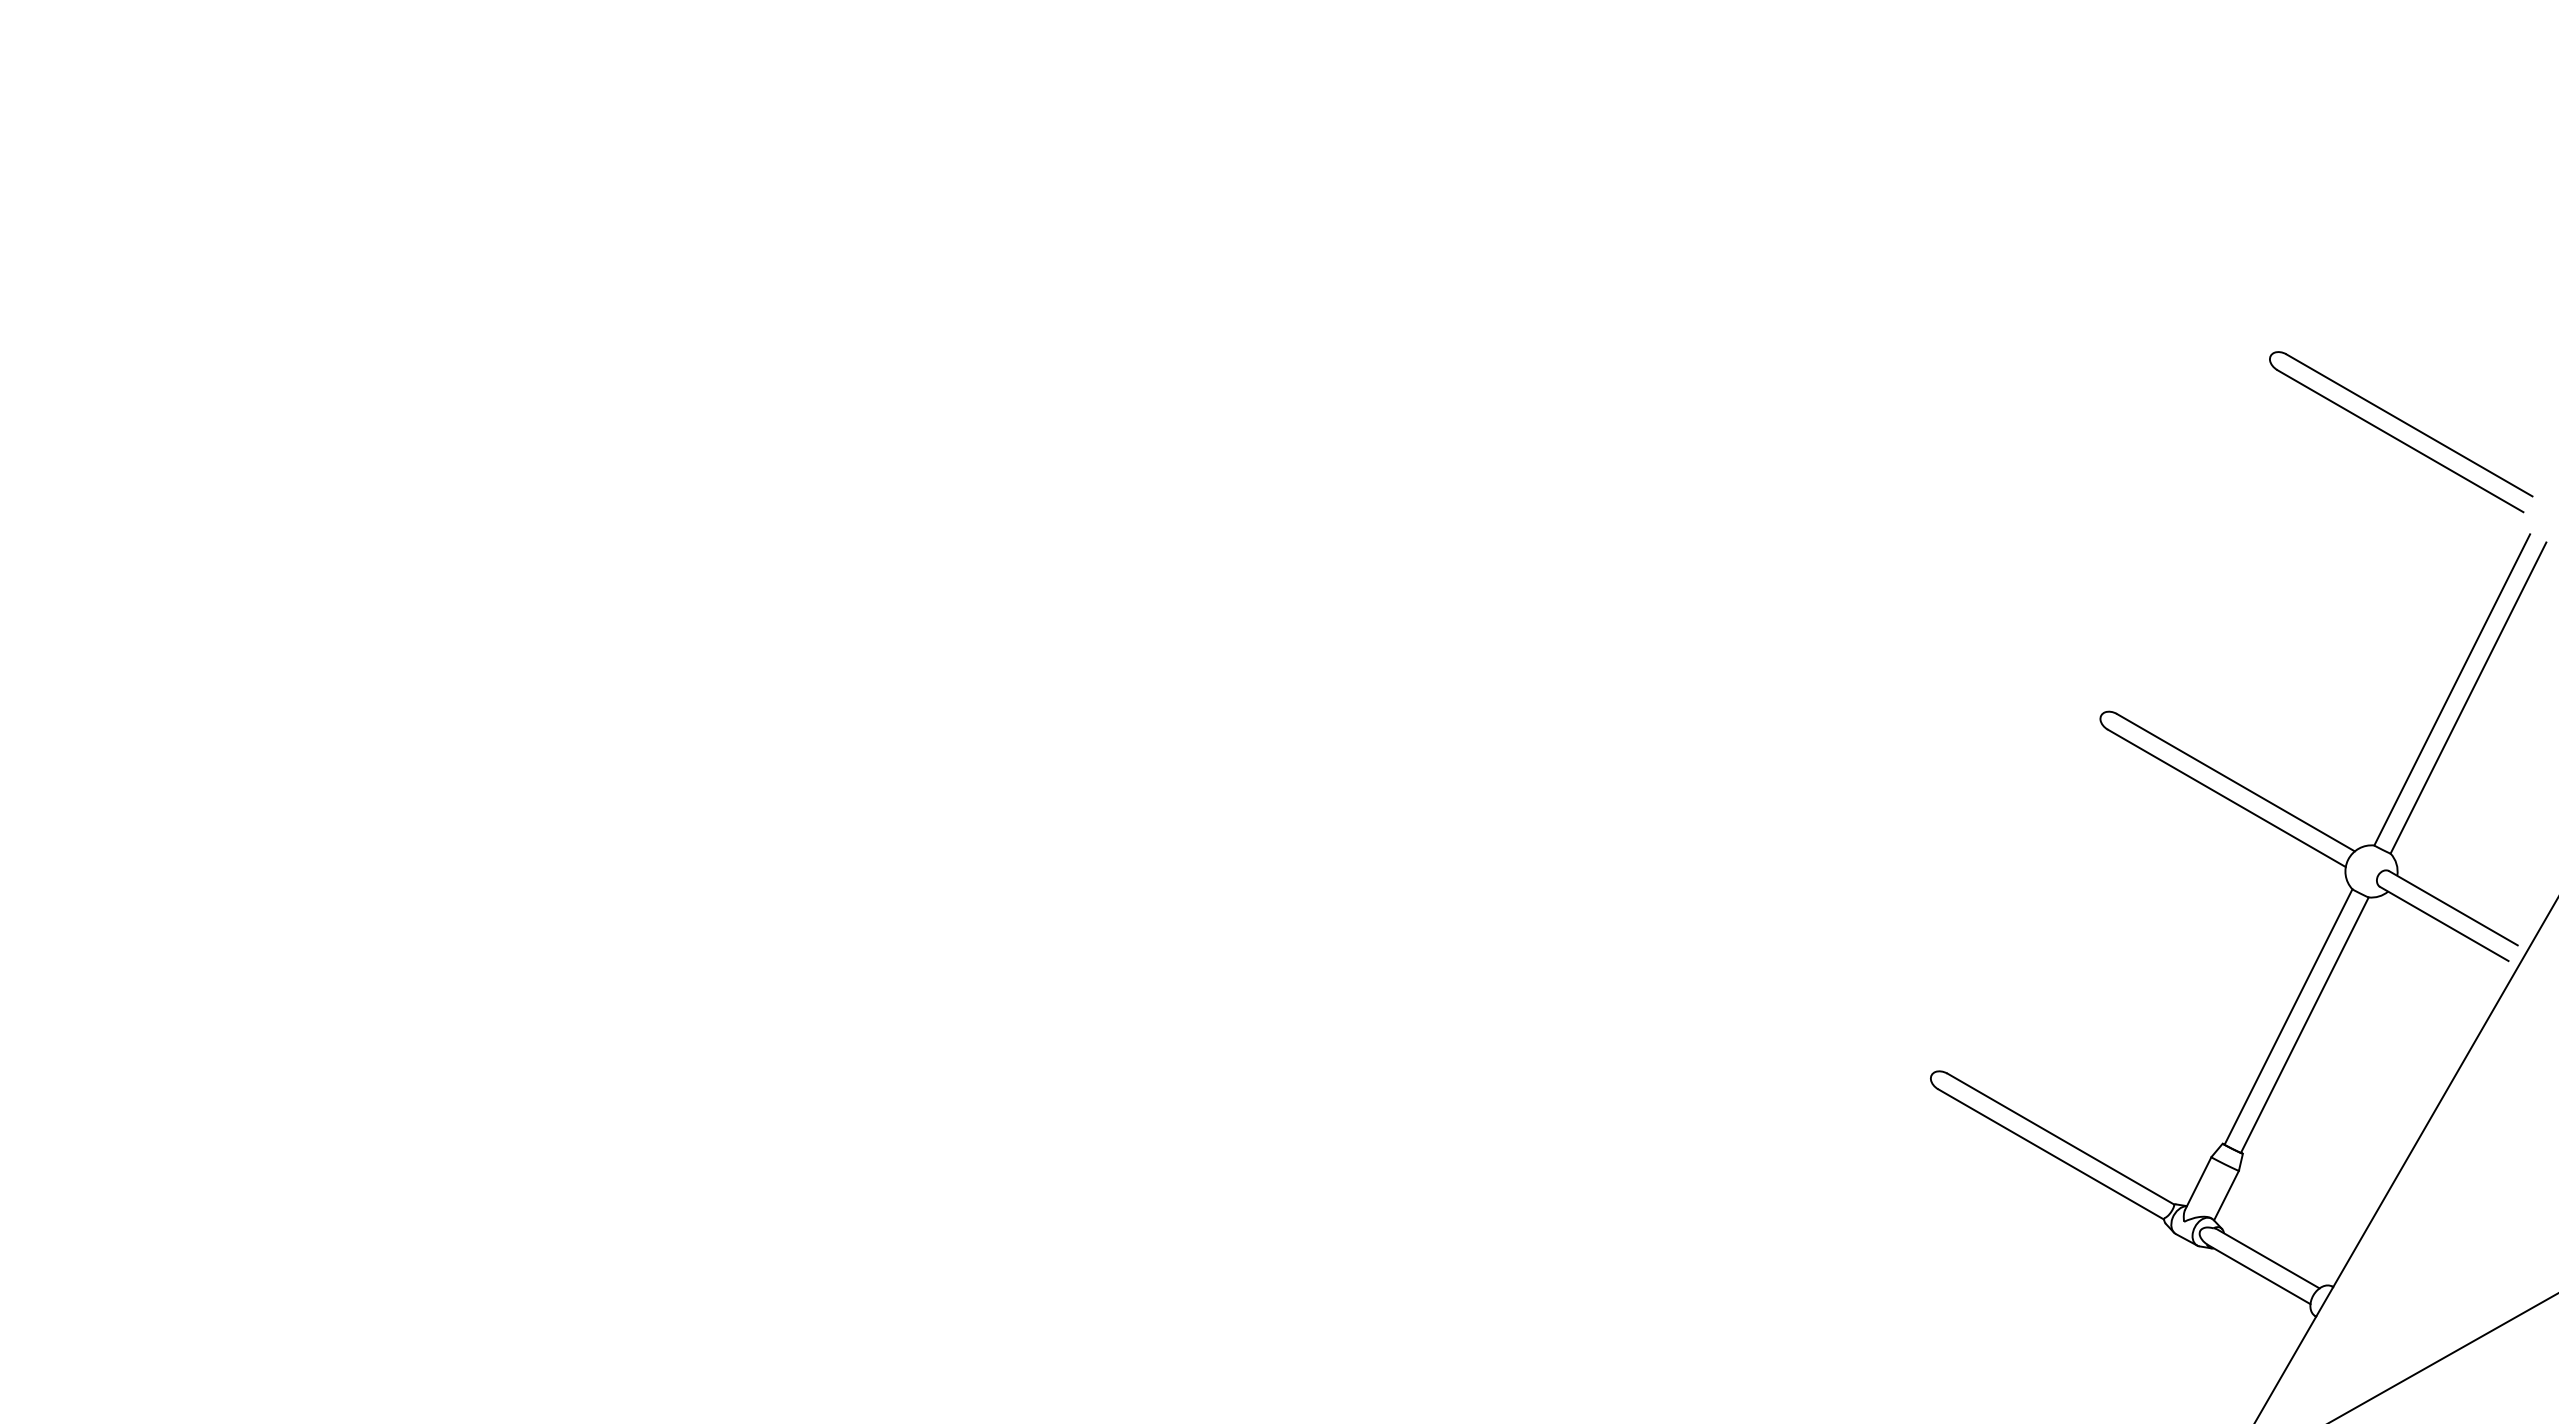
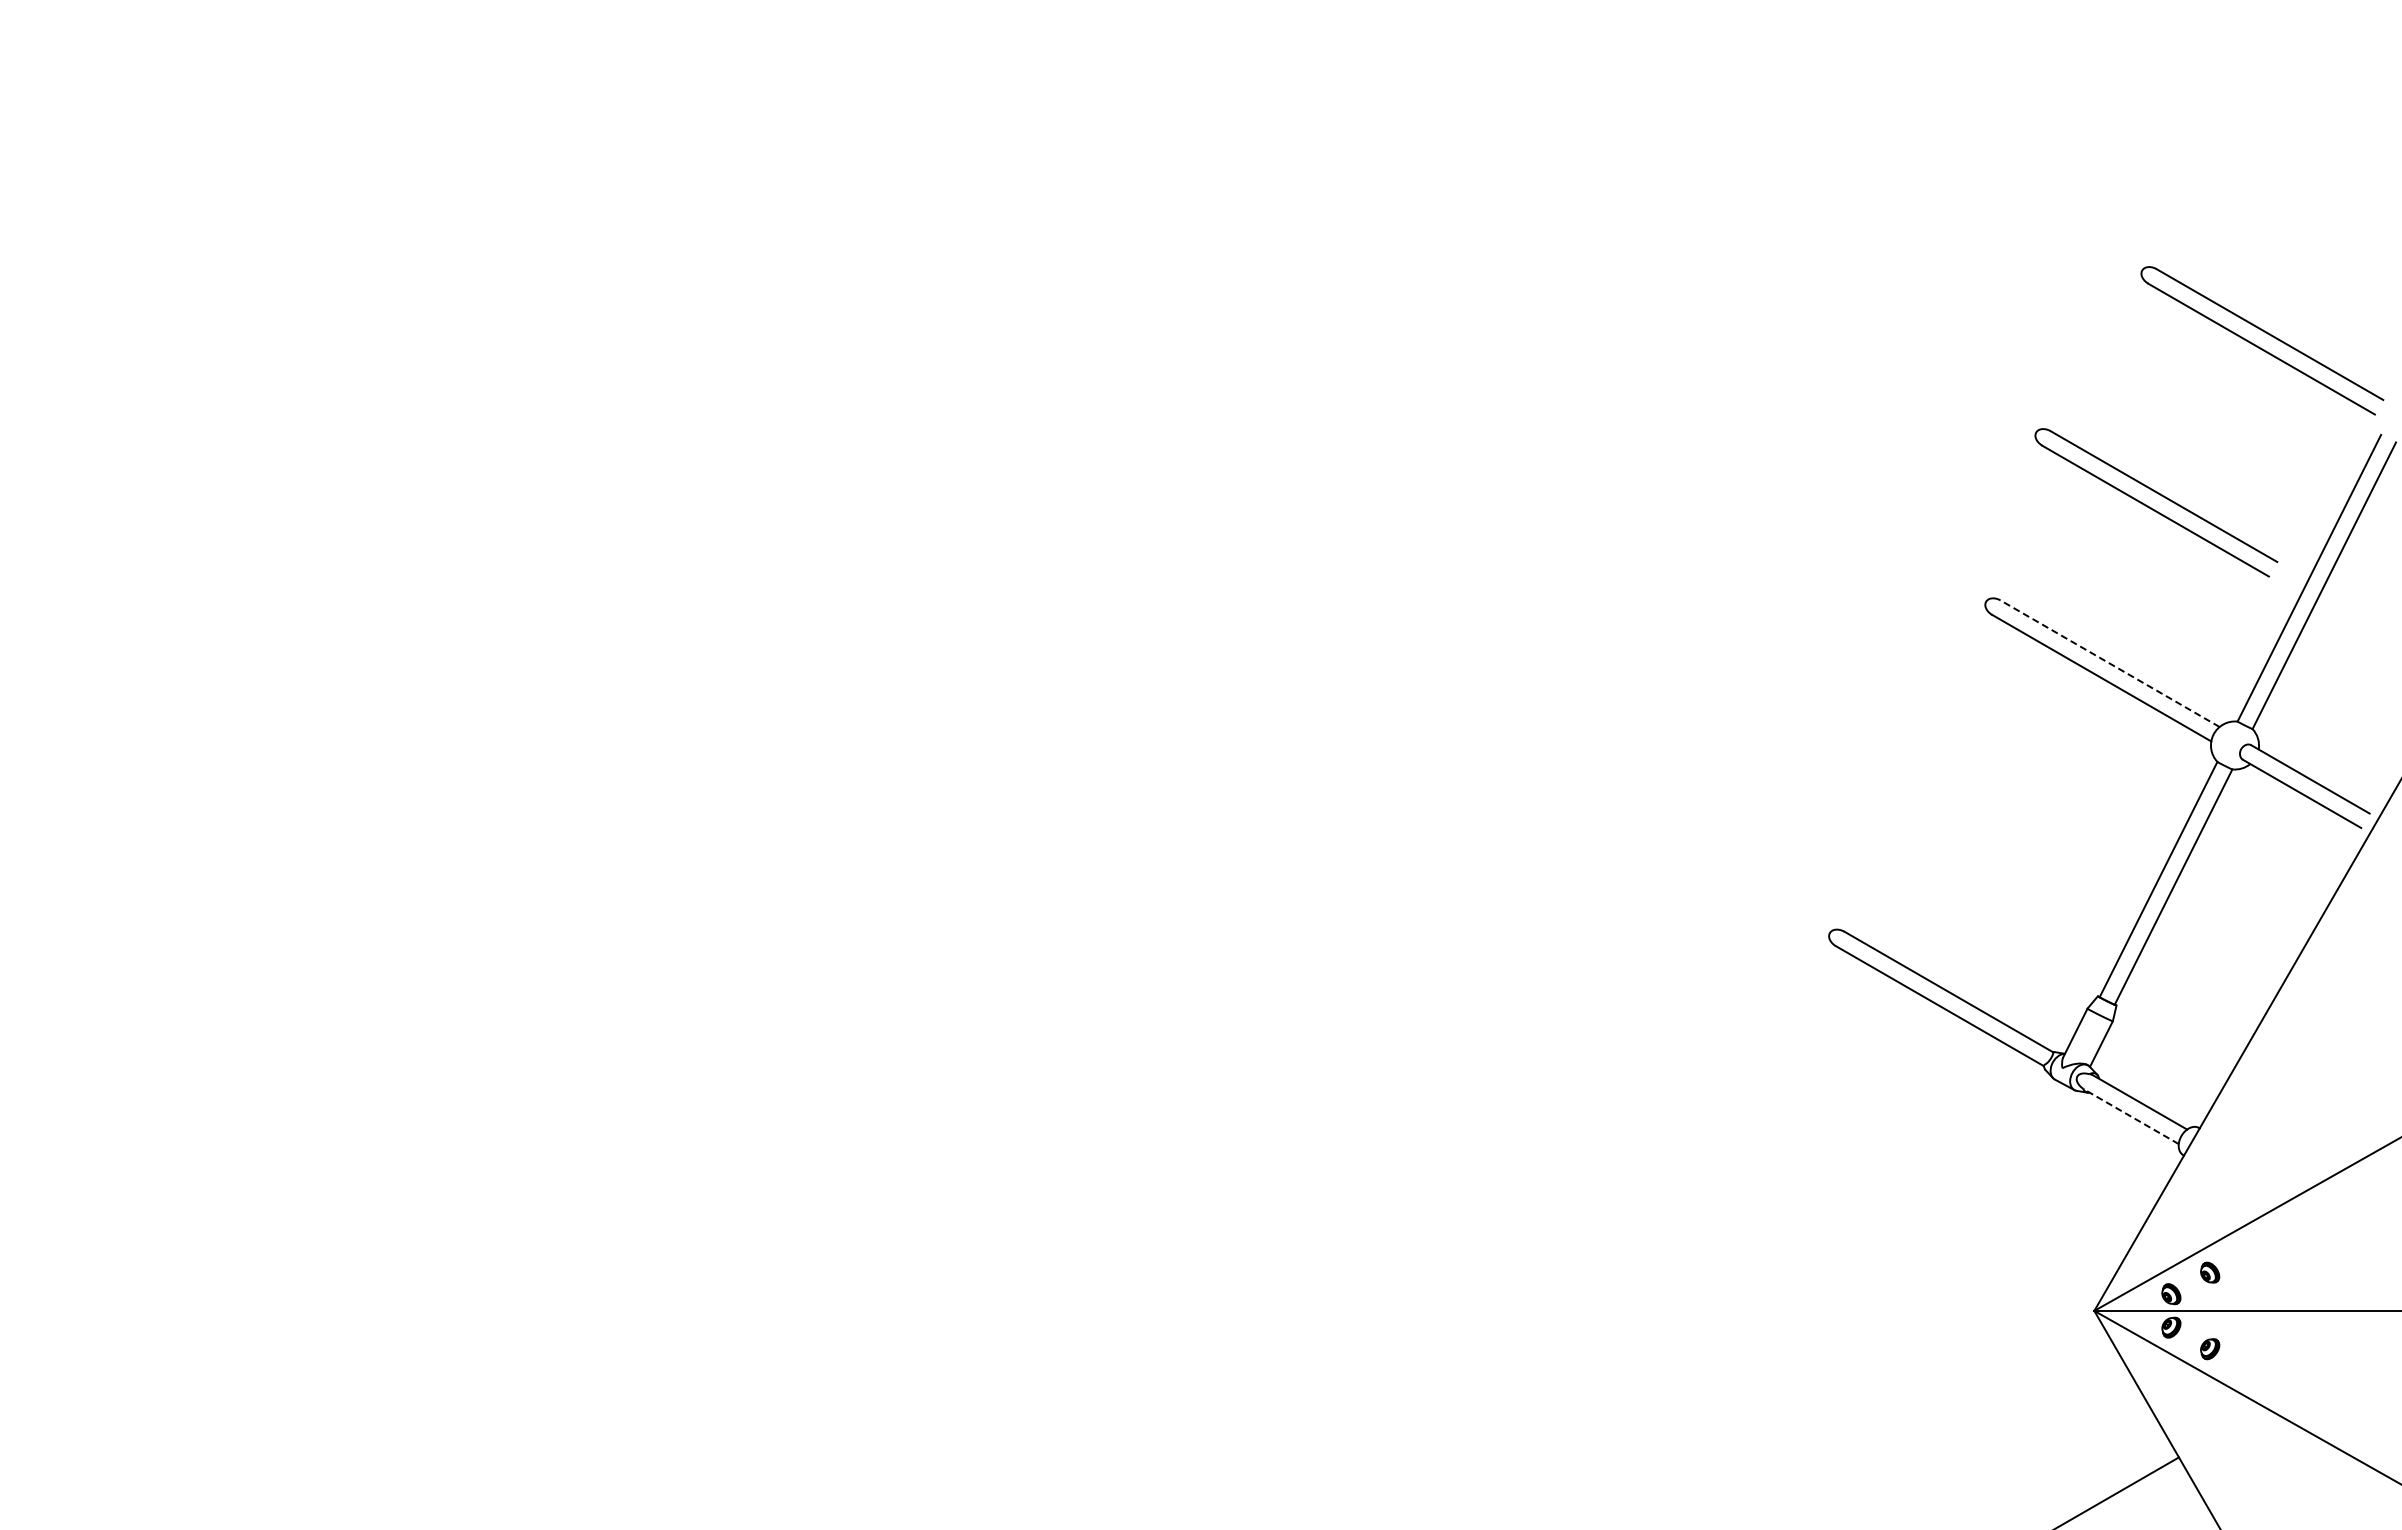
part: (2283, 614) -> (2153, 508), added
line: (2235, 782) -> (2109, 663), solid -> dashed
line: (2259, 1274) -> (2131, 1116), solid -> dashed

